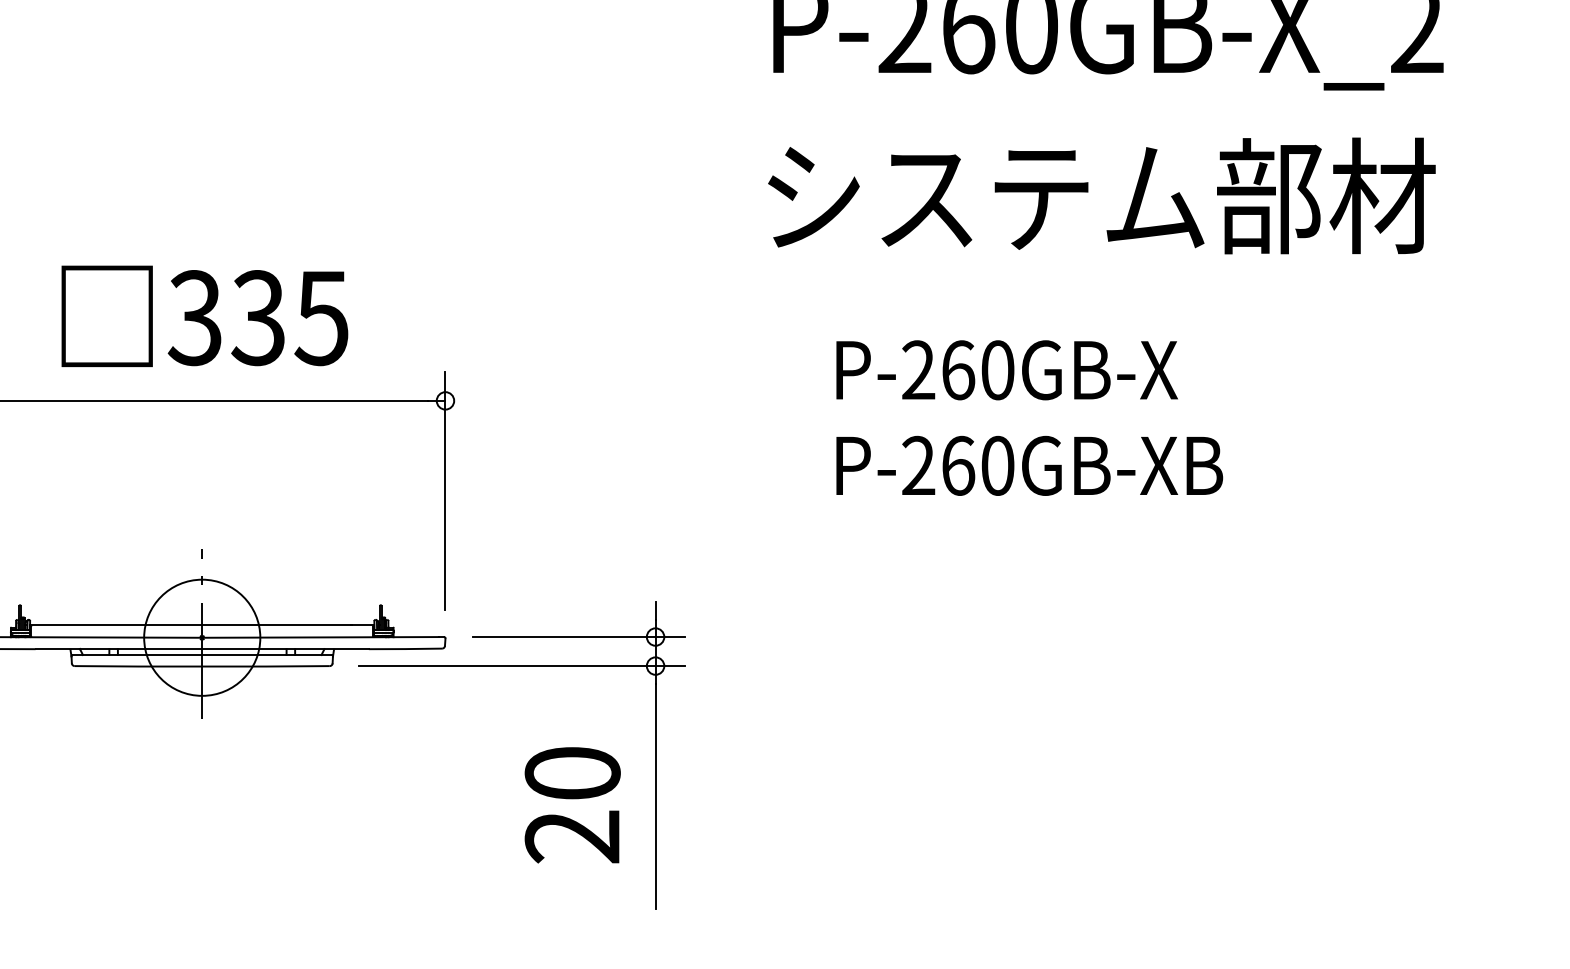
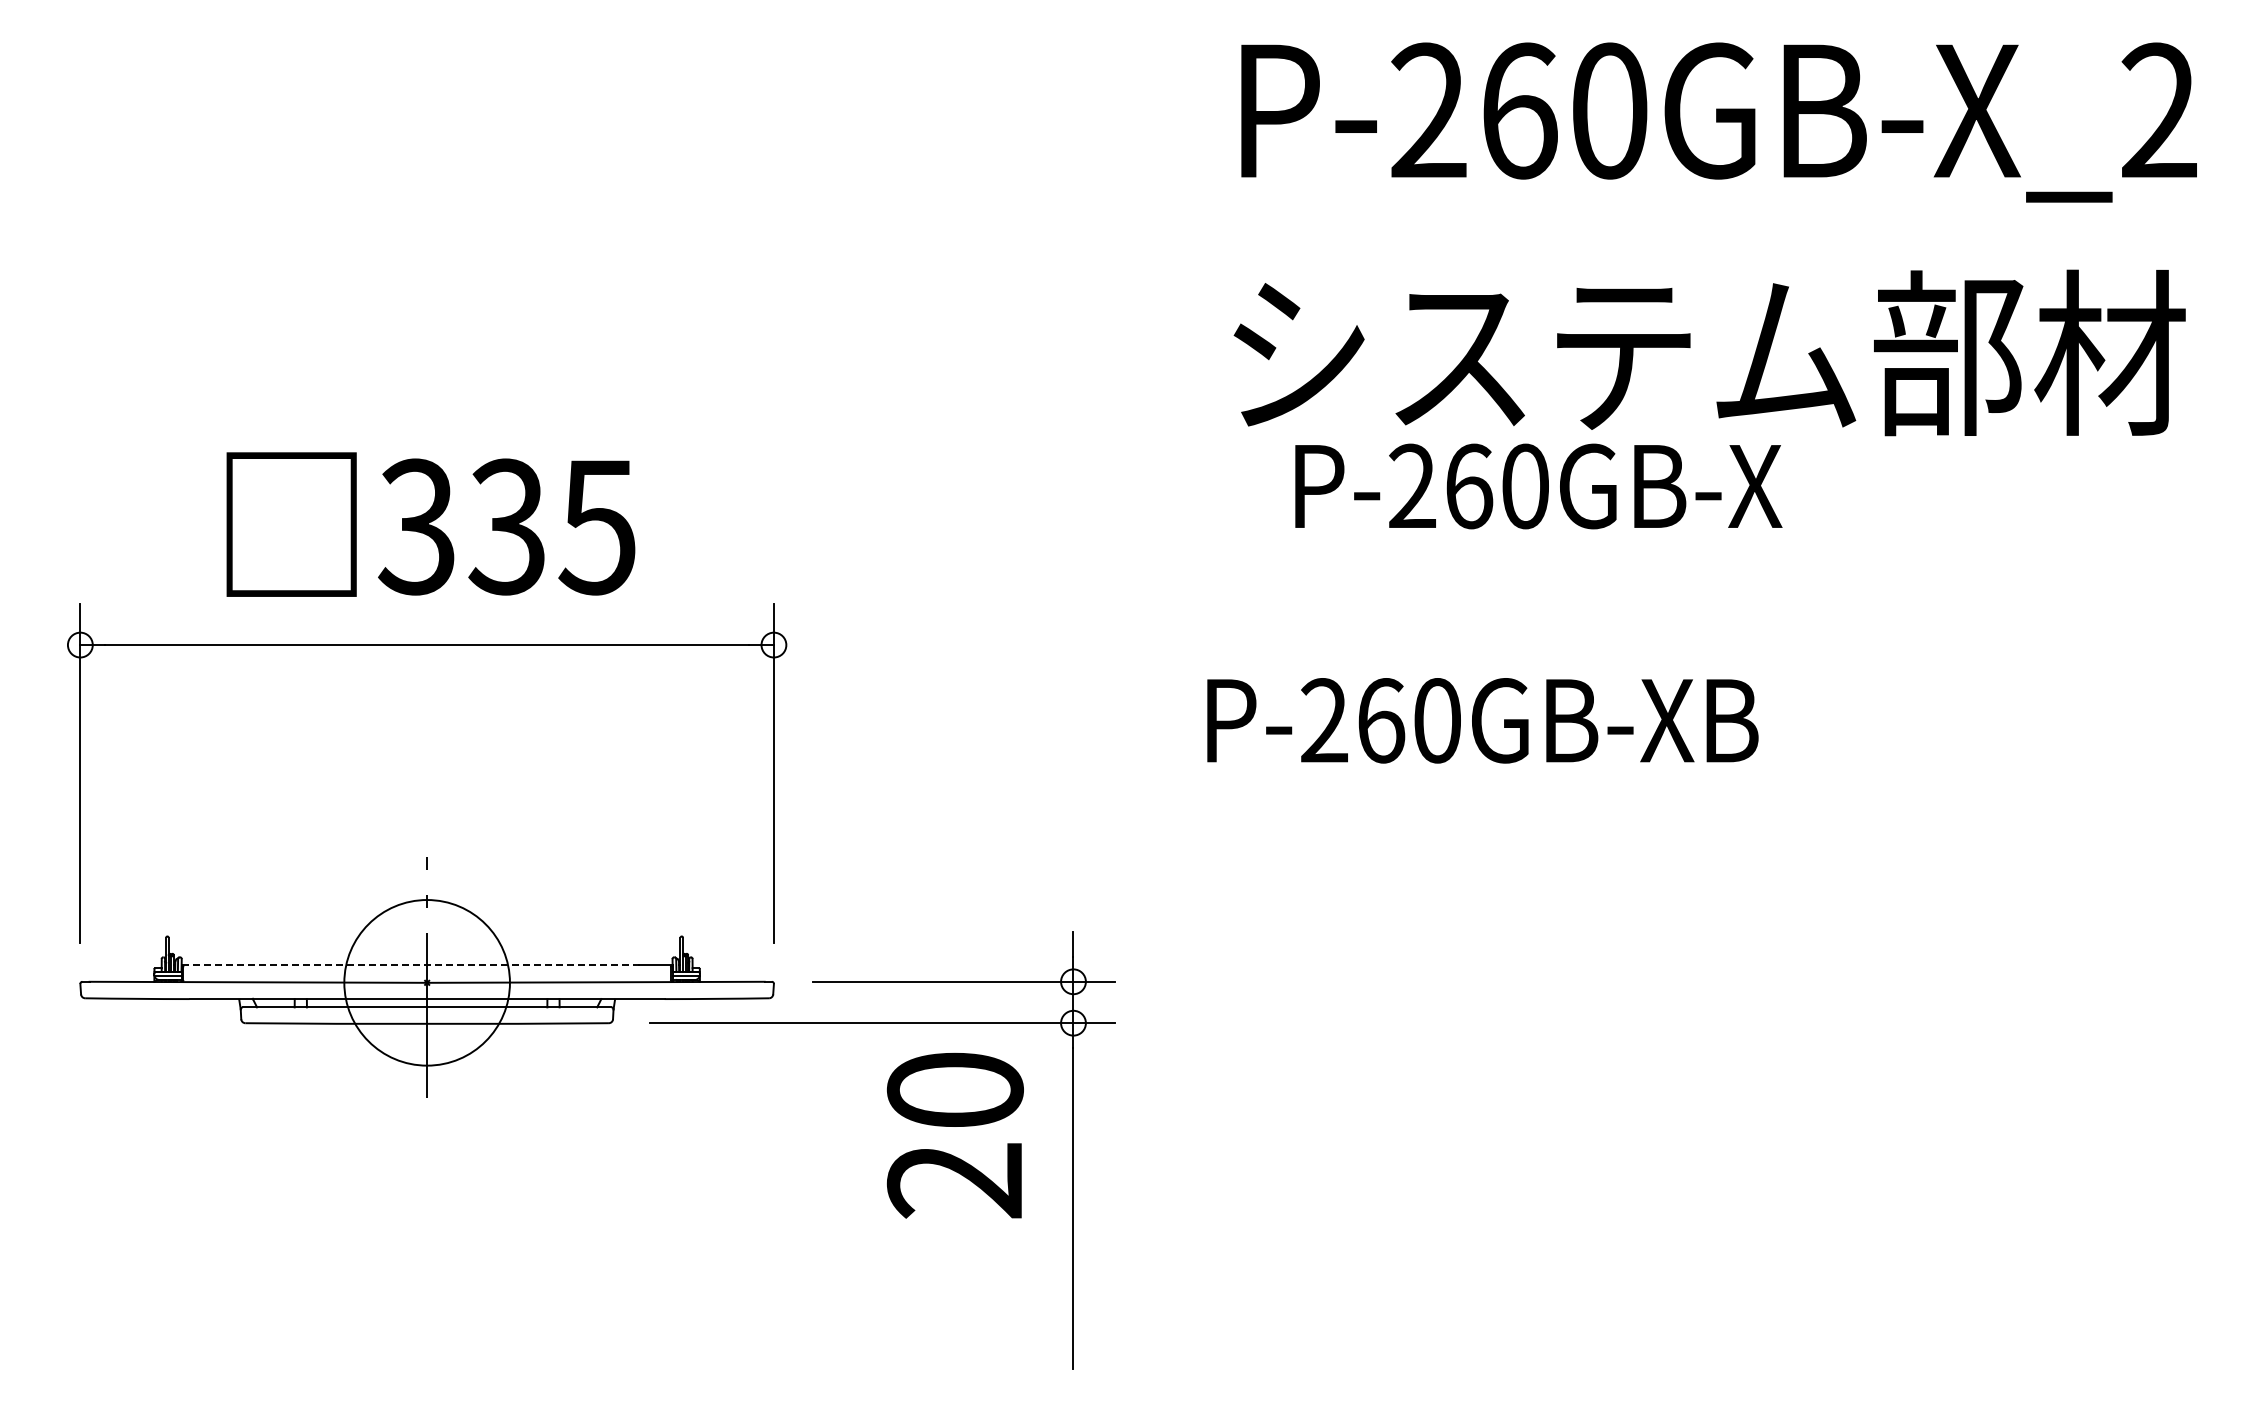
text: (1007, 370) -> (1538, 486), moved
text: (1029, 465) -> (1482, 720), moved
line: (191, 624) -> (411, 964), solid -> dashed
text: (572, 805) -> (955, 1135), moved

